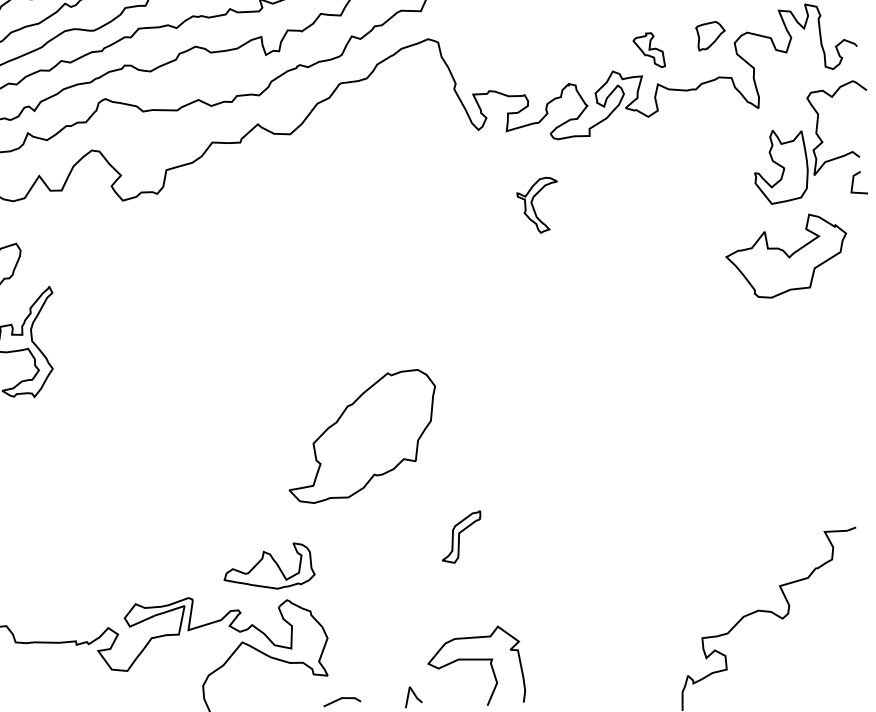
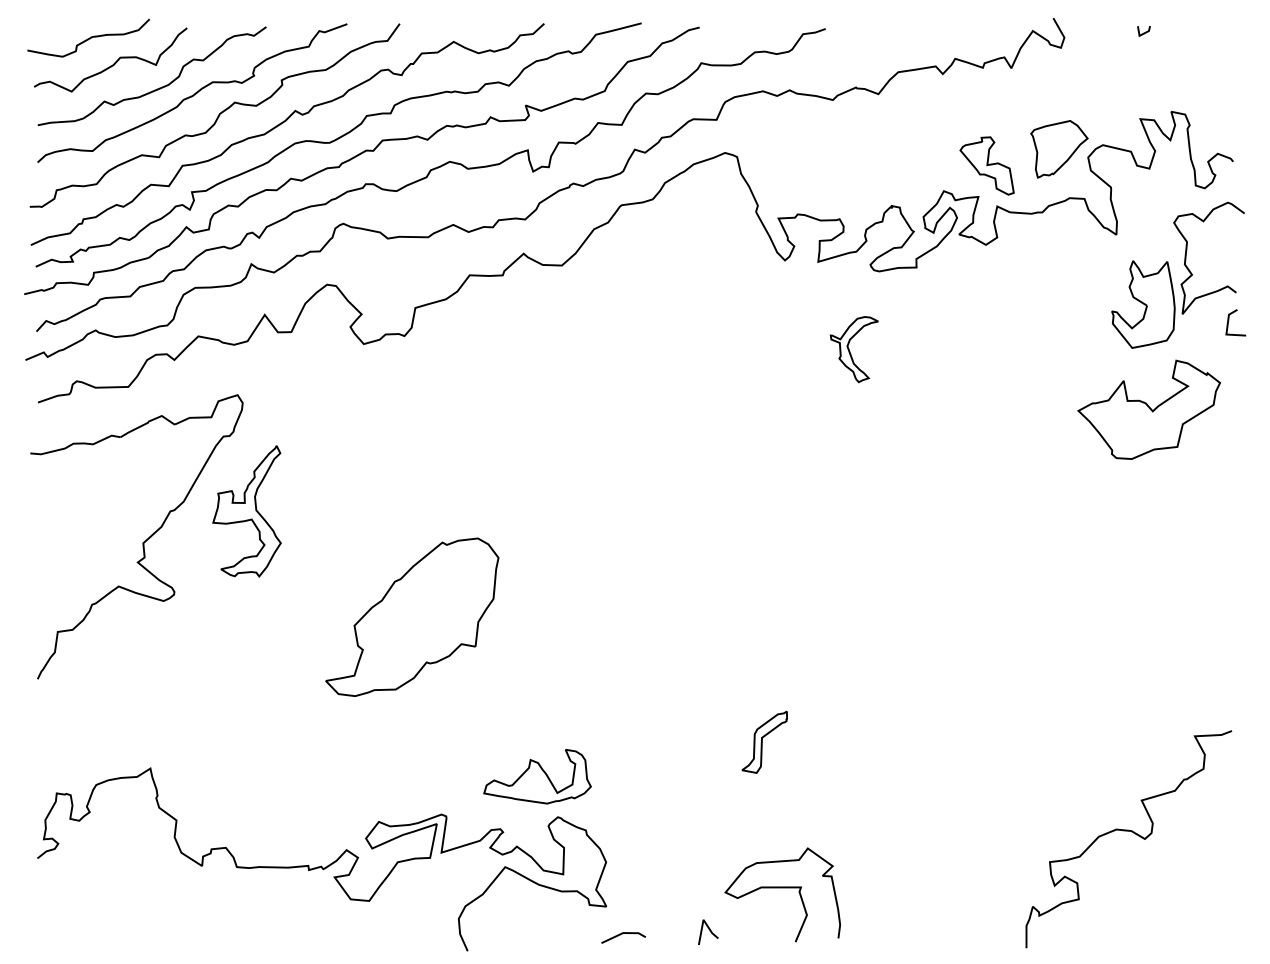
part: (710, 36) -> (1059, 149), size x1.67
part: (648, 49) -> (986, 165), size x1.43
part: (362, 435) -> (412, 616), moved

